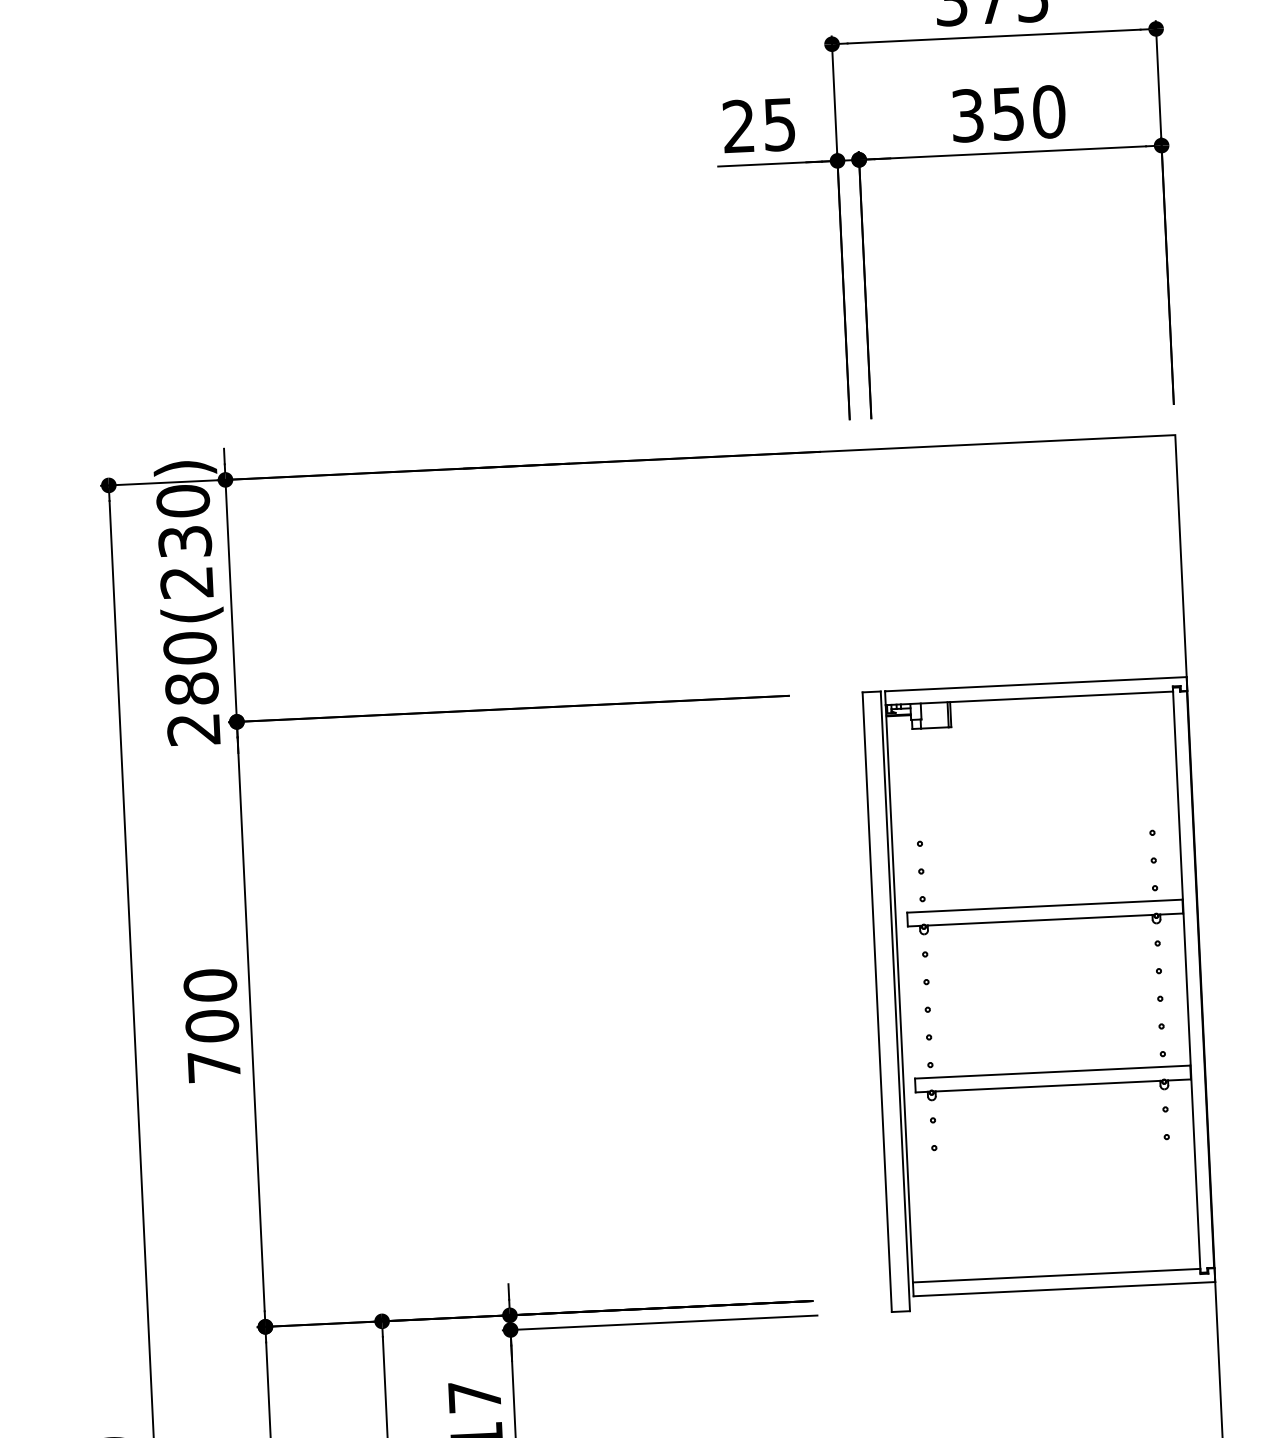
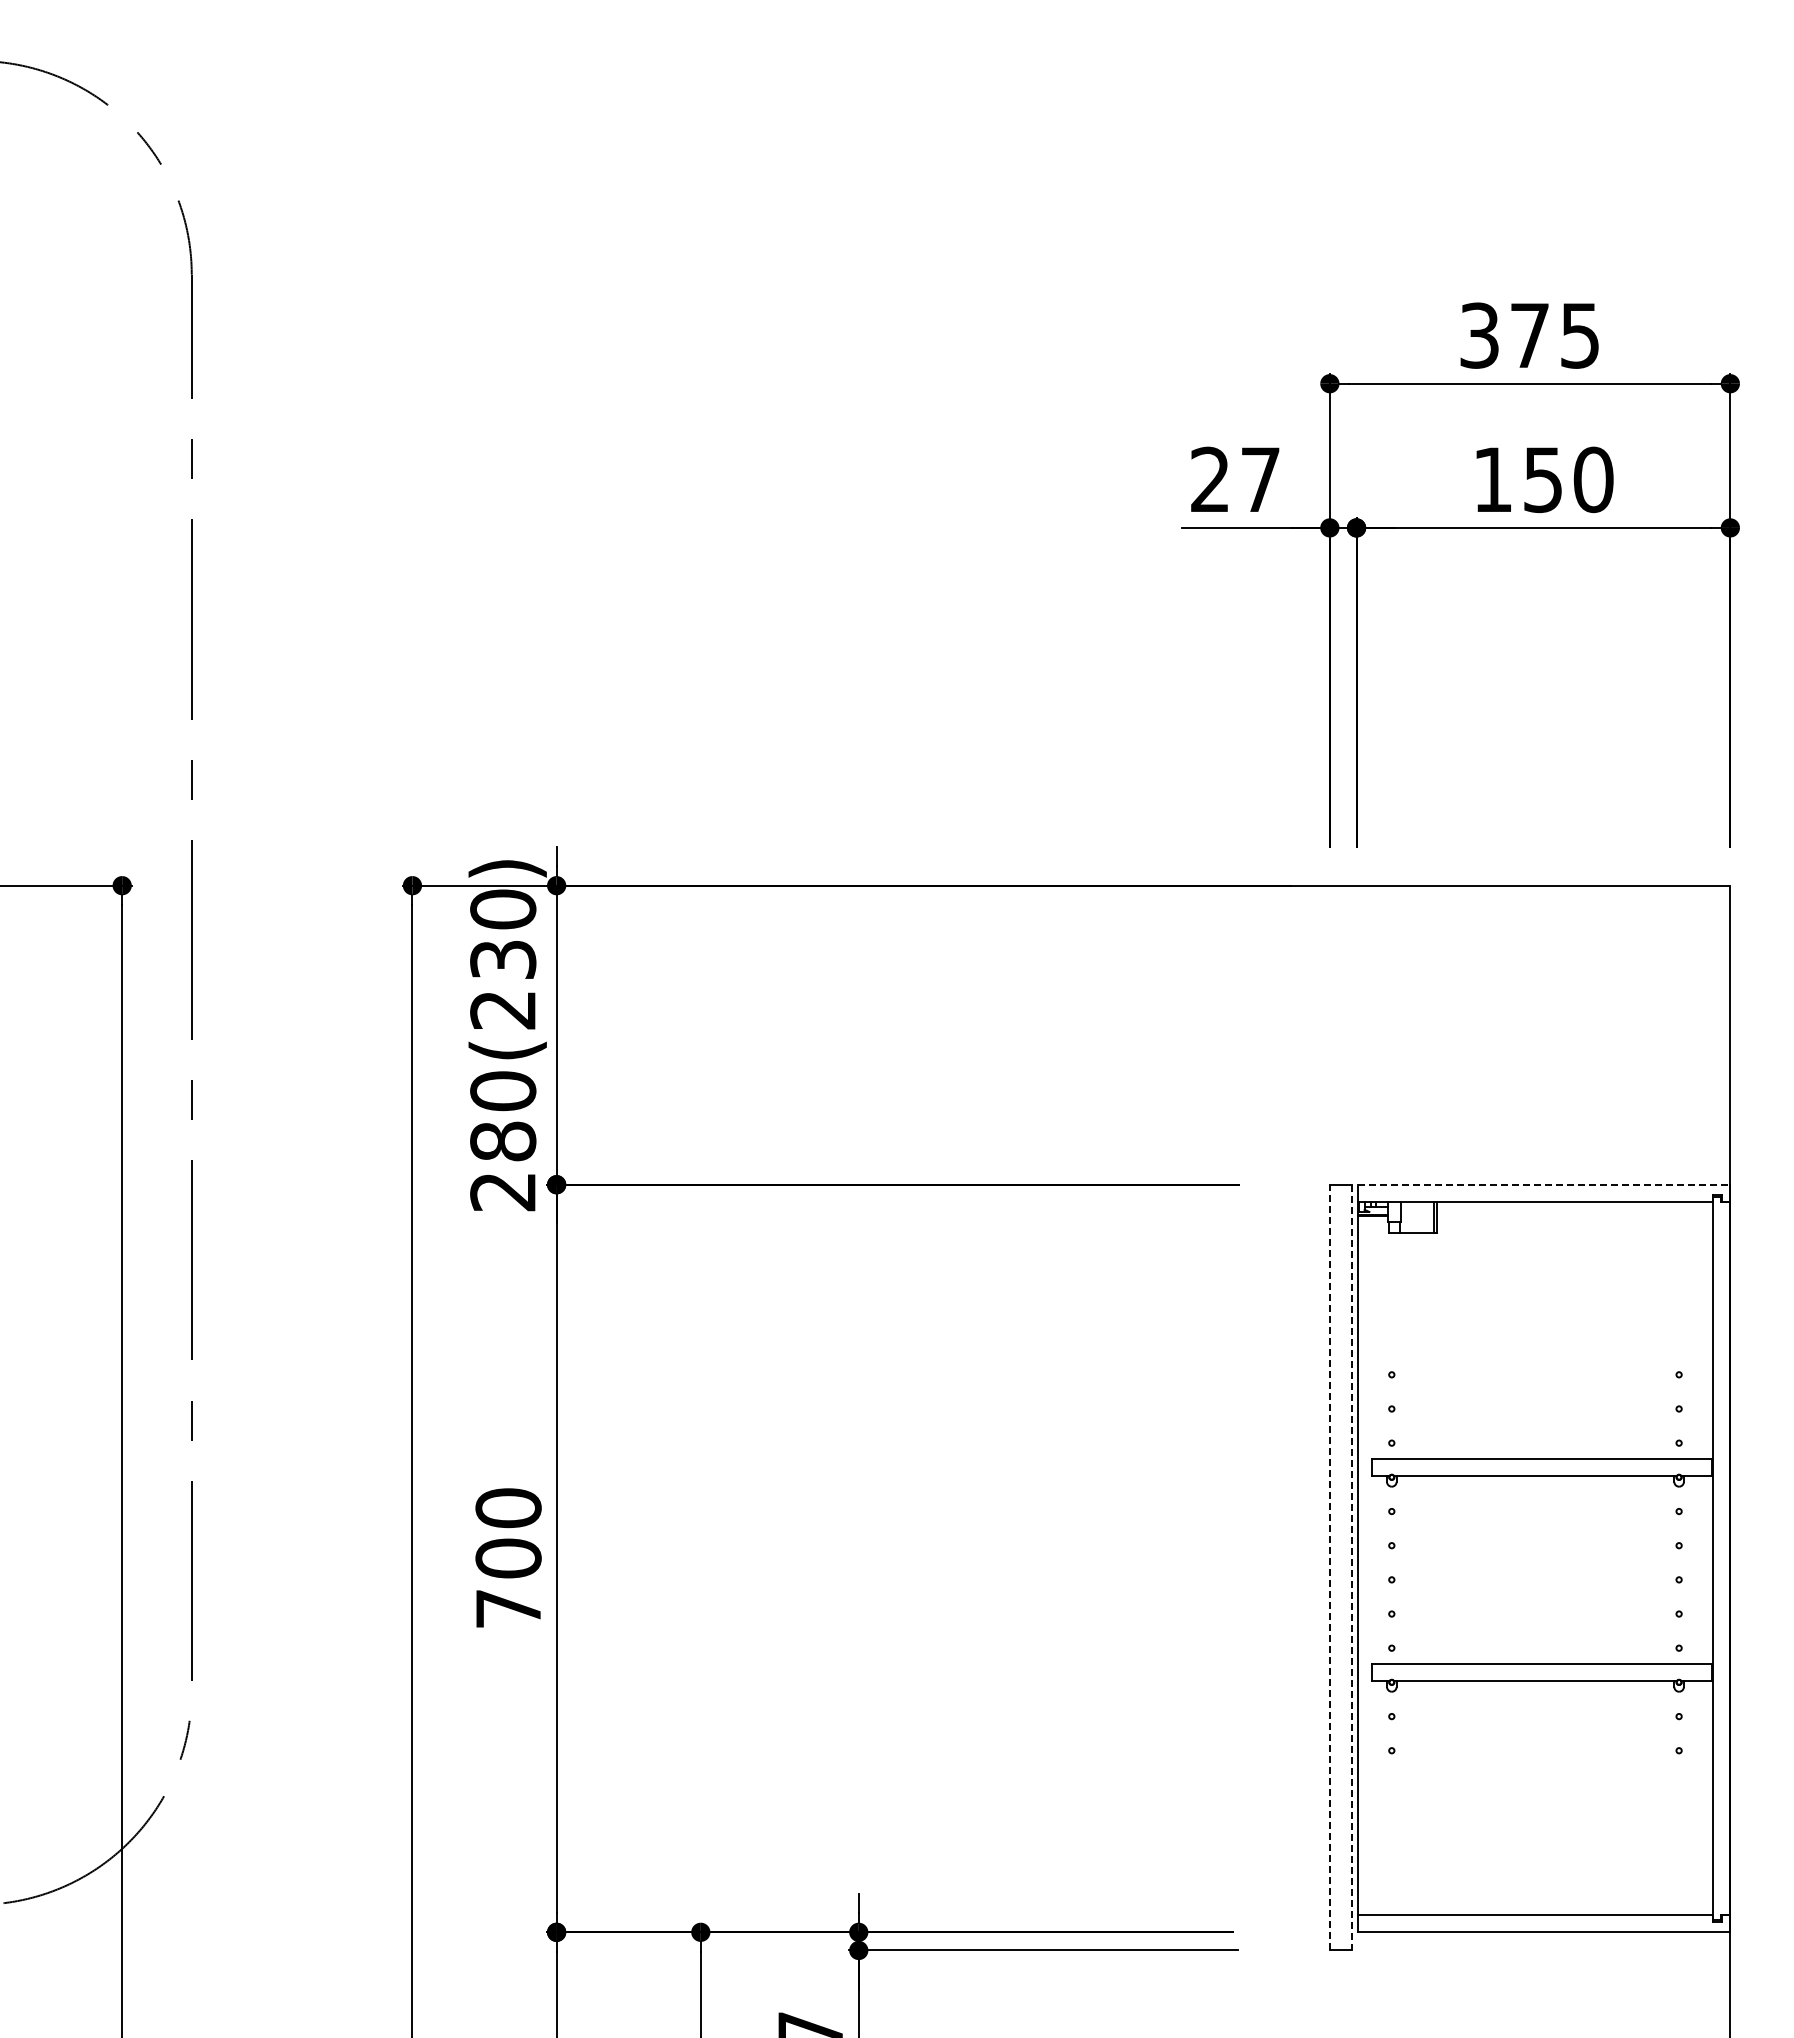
text: (967, 115) -> (1492, 479), 350 -> 150
text: (779, 125) -> (1260, 480), 25 -> 27
line: (1036, 684) -> (1544, 1184), solid -> dashed
line: (895, 1001) -> (1352, 1567), solid -> dashed
line: (876, 1002) -> (1329, 1567), solid -> dashed

